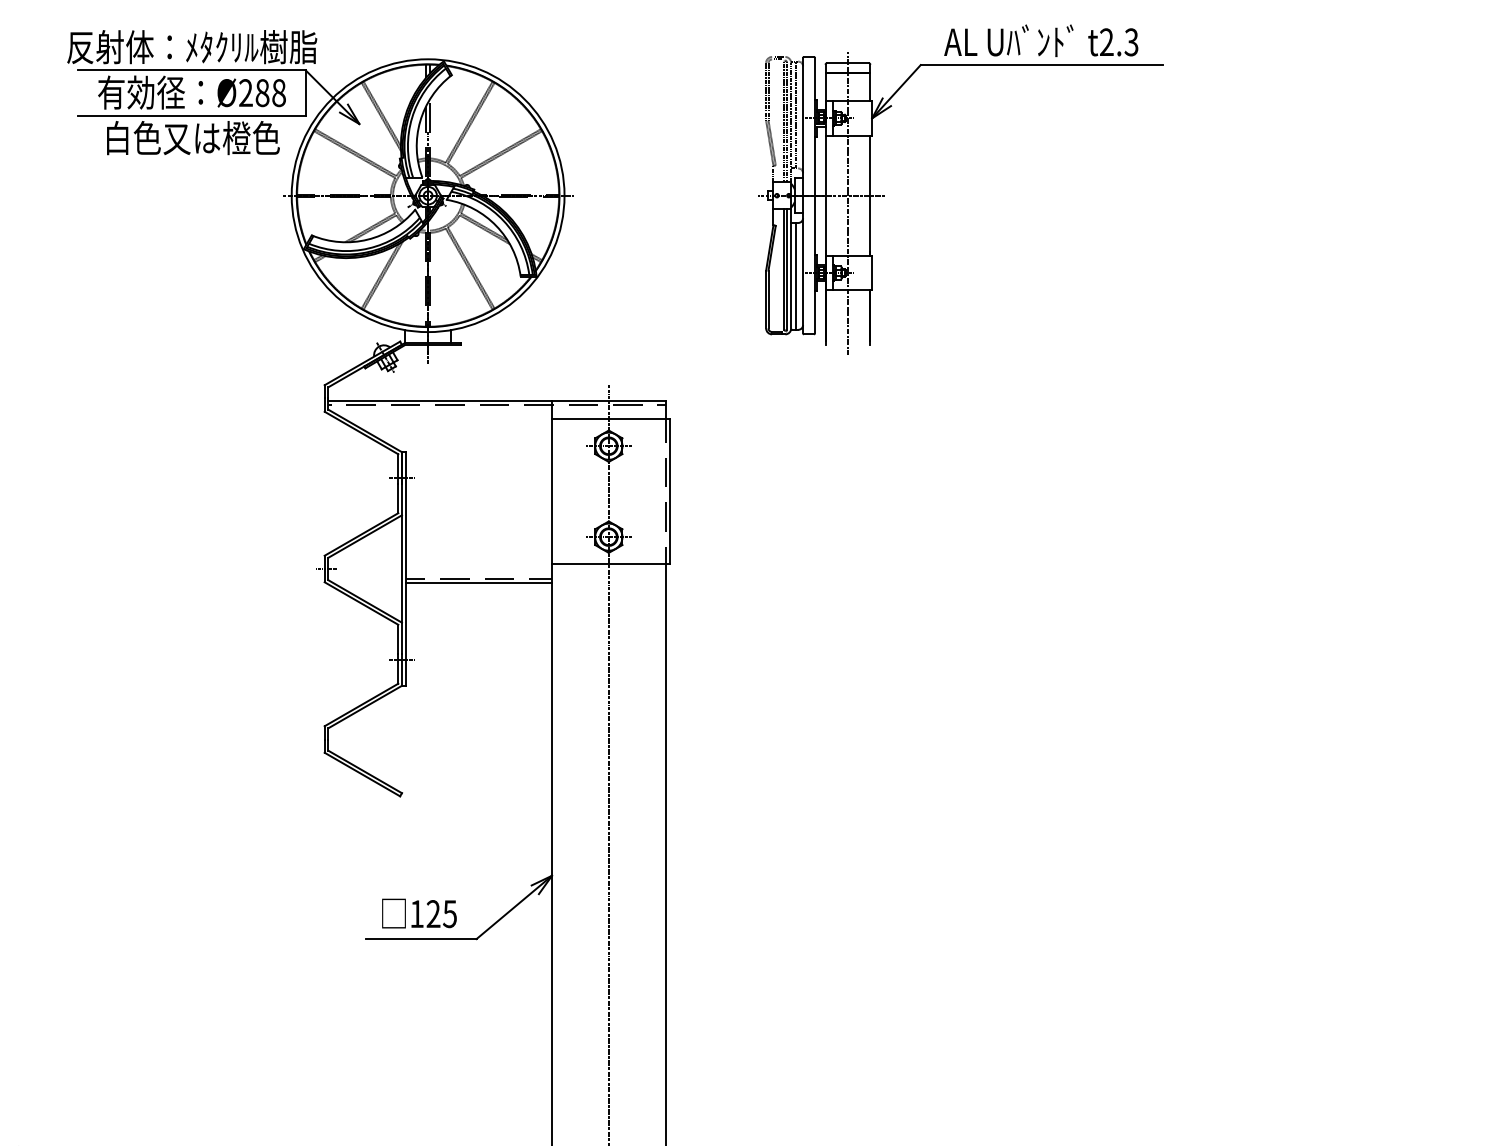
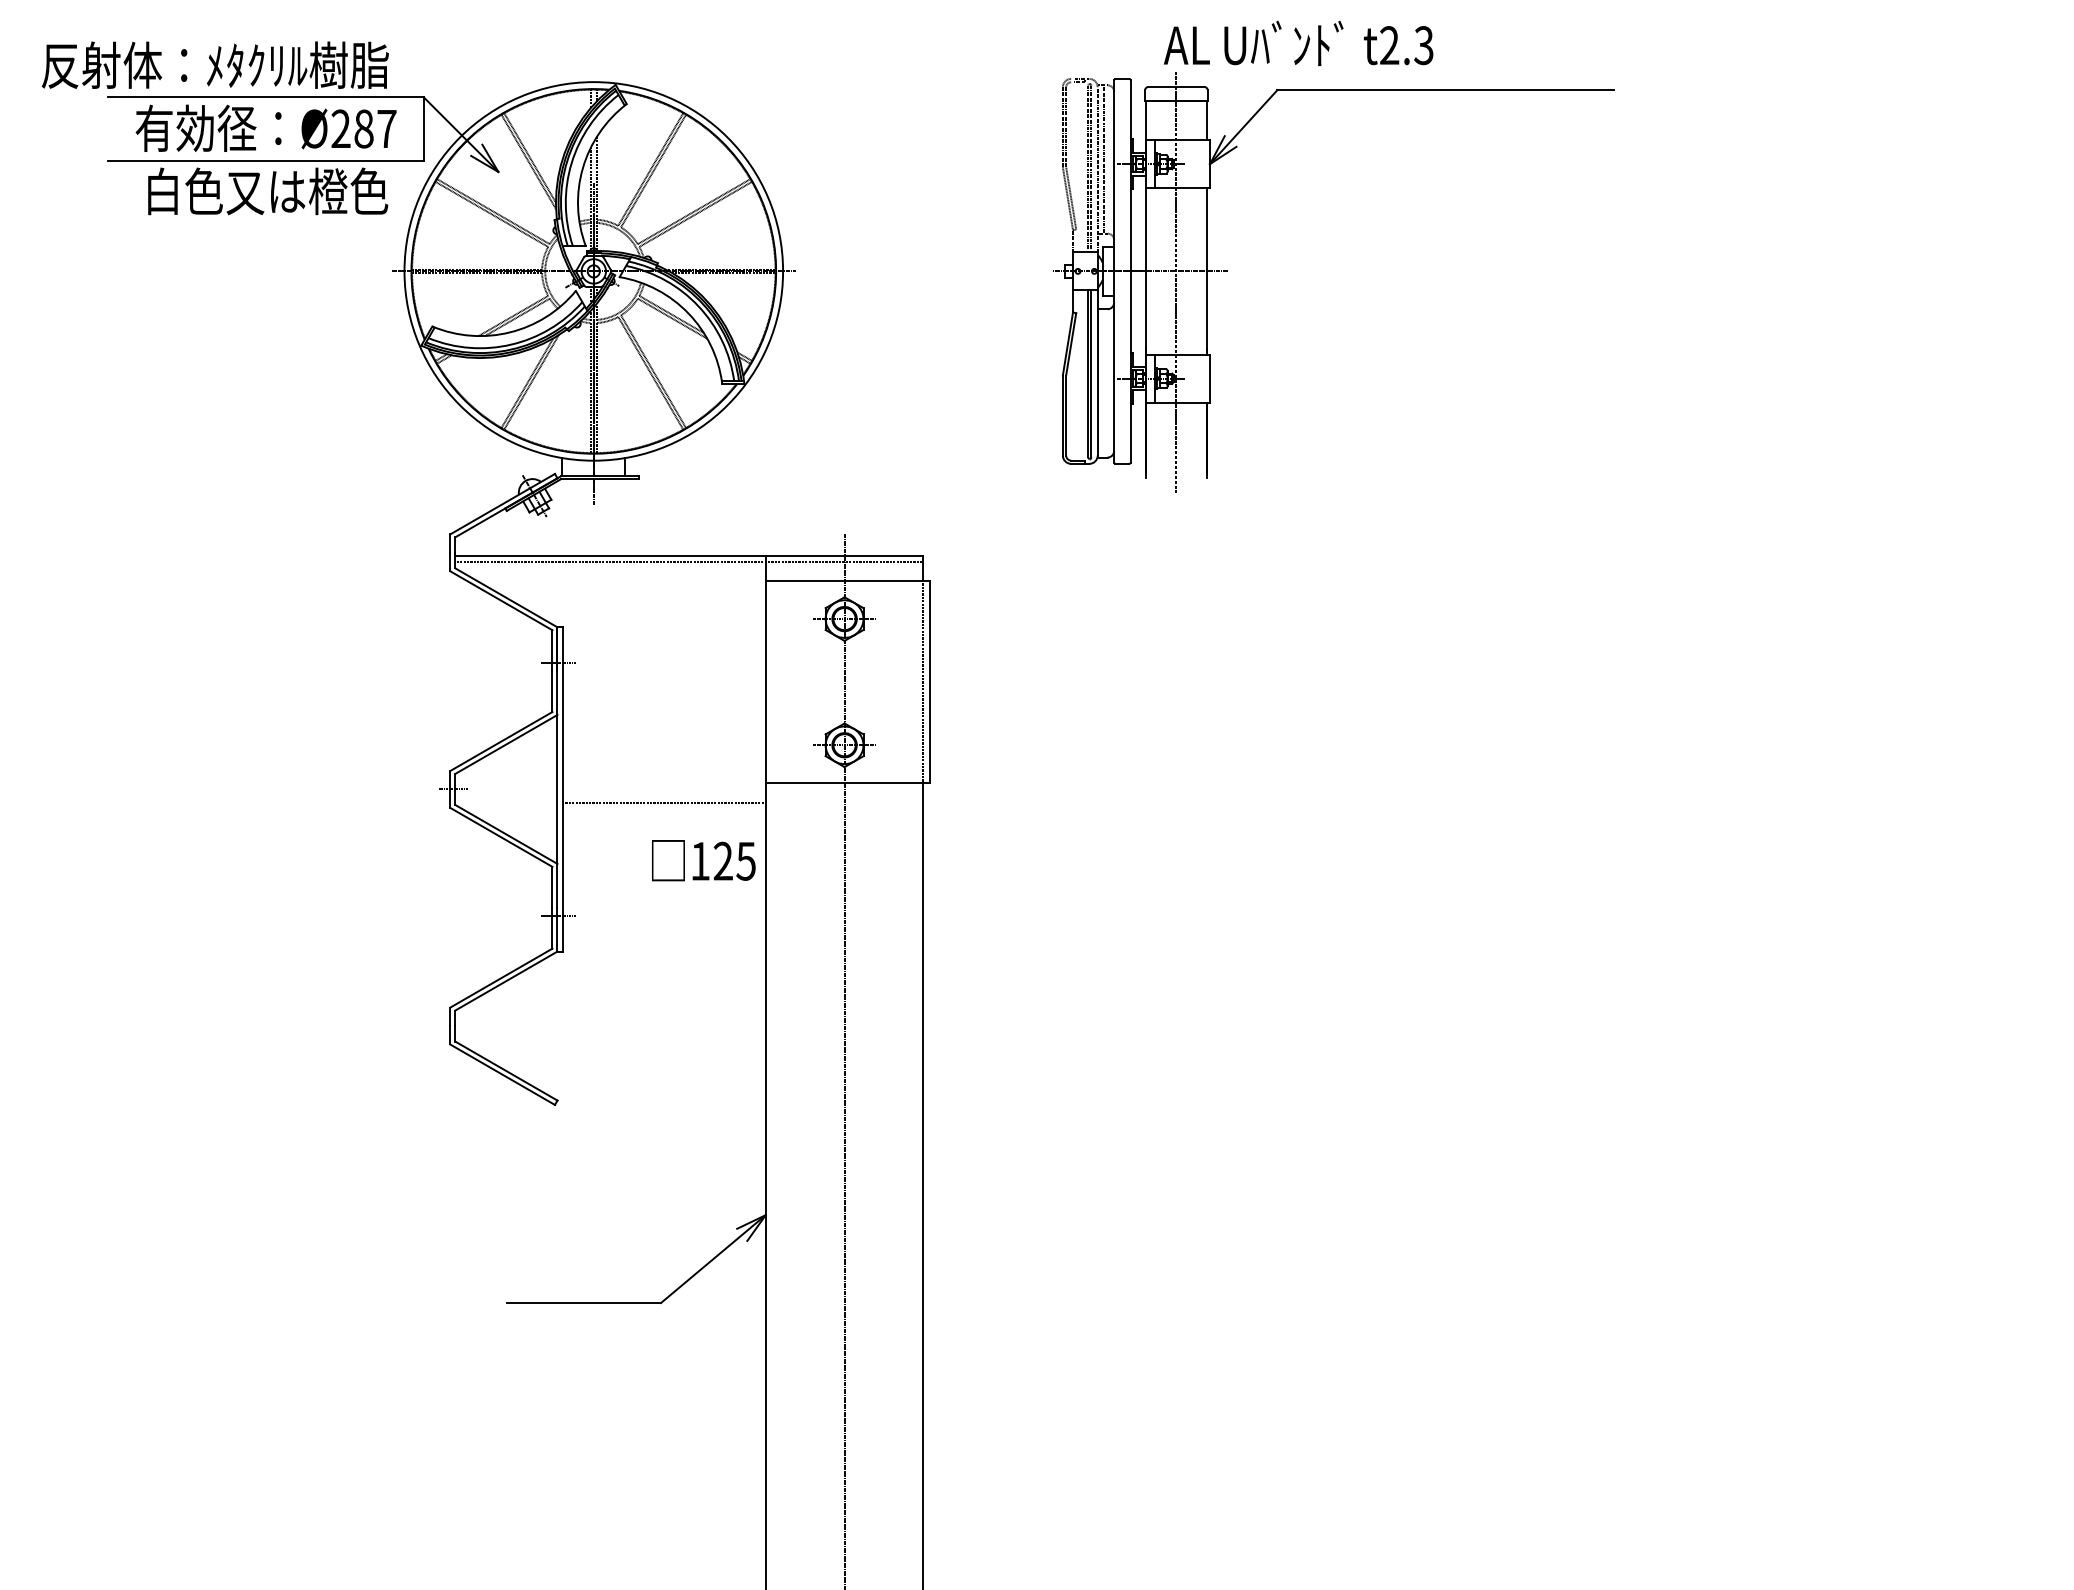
text: (1041, 40) -> (1298, 42), moved
text: (191, 46) -> (214, 64), moved
text: (278, 92) -> (386, 128), Ø288 -> Ø287
line: (796, 276) -> (1104, 383), removed
line: (479, 582) -> (664, 808), removed
text: (419, 913) -> (703, 860), moved

